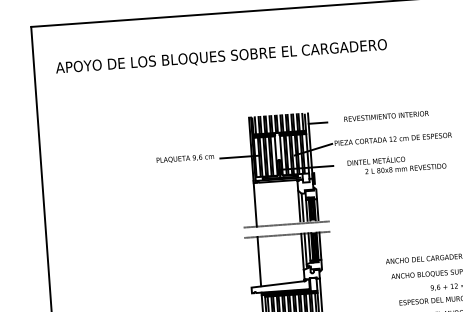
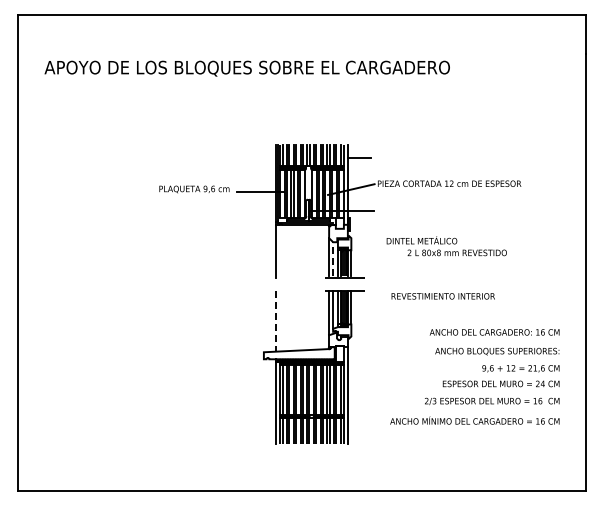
text: (385, 116) -> (442, 296), moved
text: (396, 164) -> (446, 246), moved
line: (302, 206) -> (333, 258), solid -> dashed
line: (259, 261) -> (275, 321), solid -> dashed

